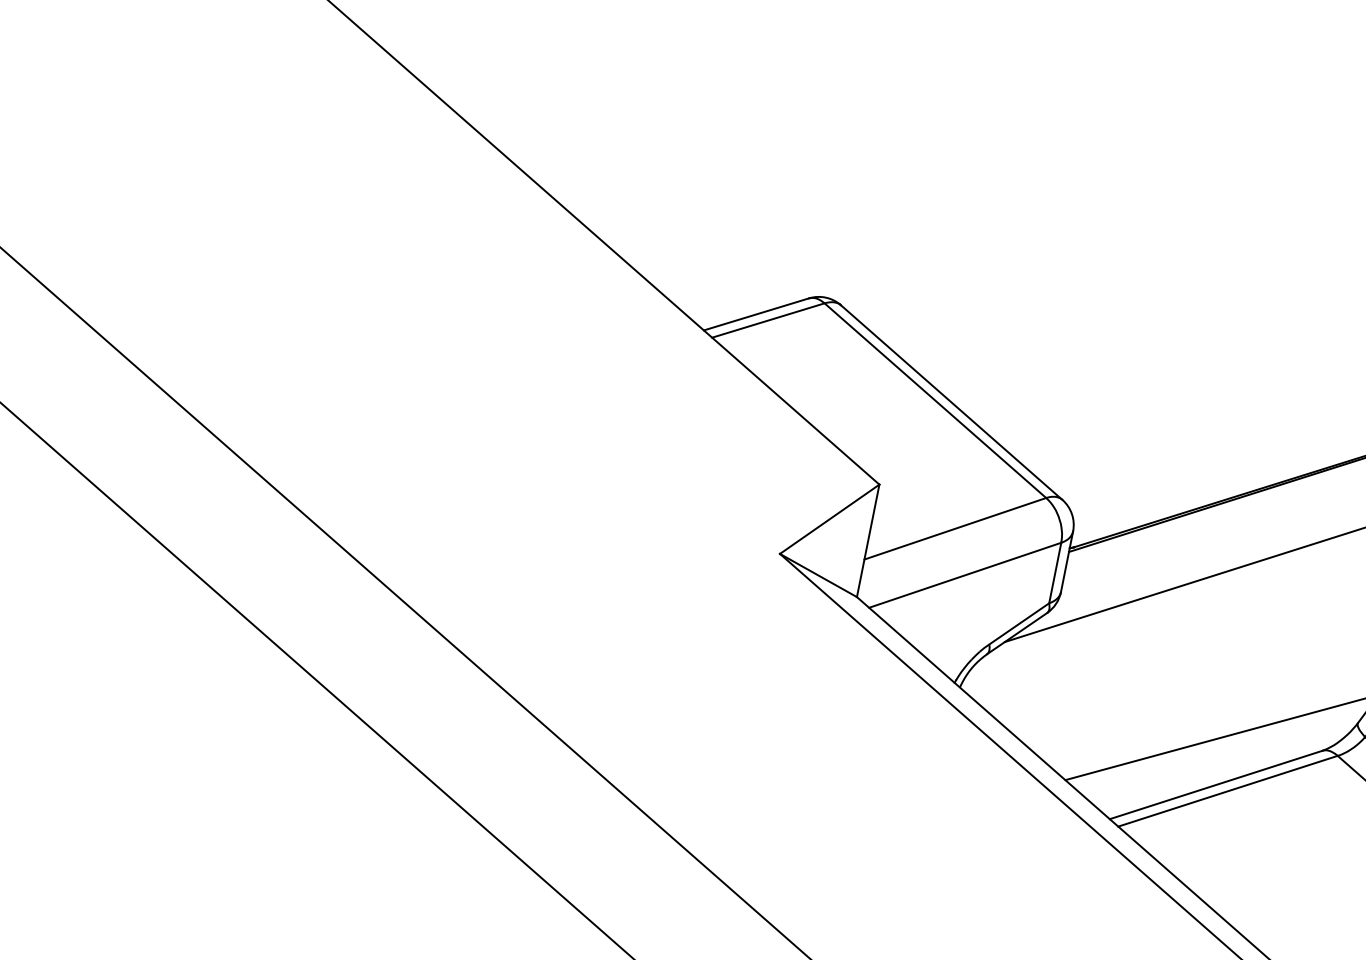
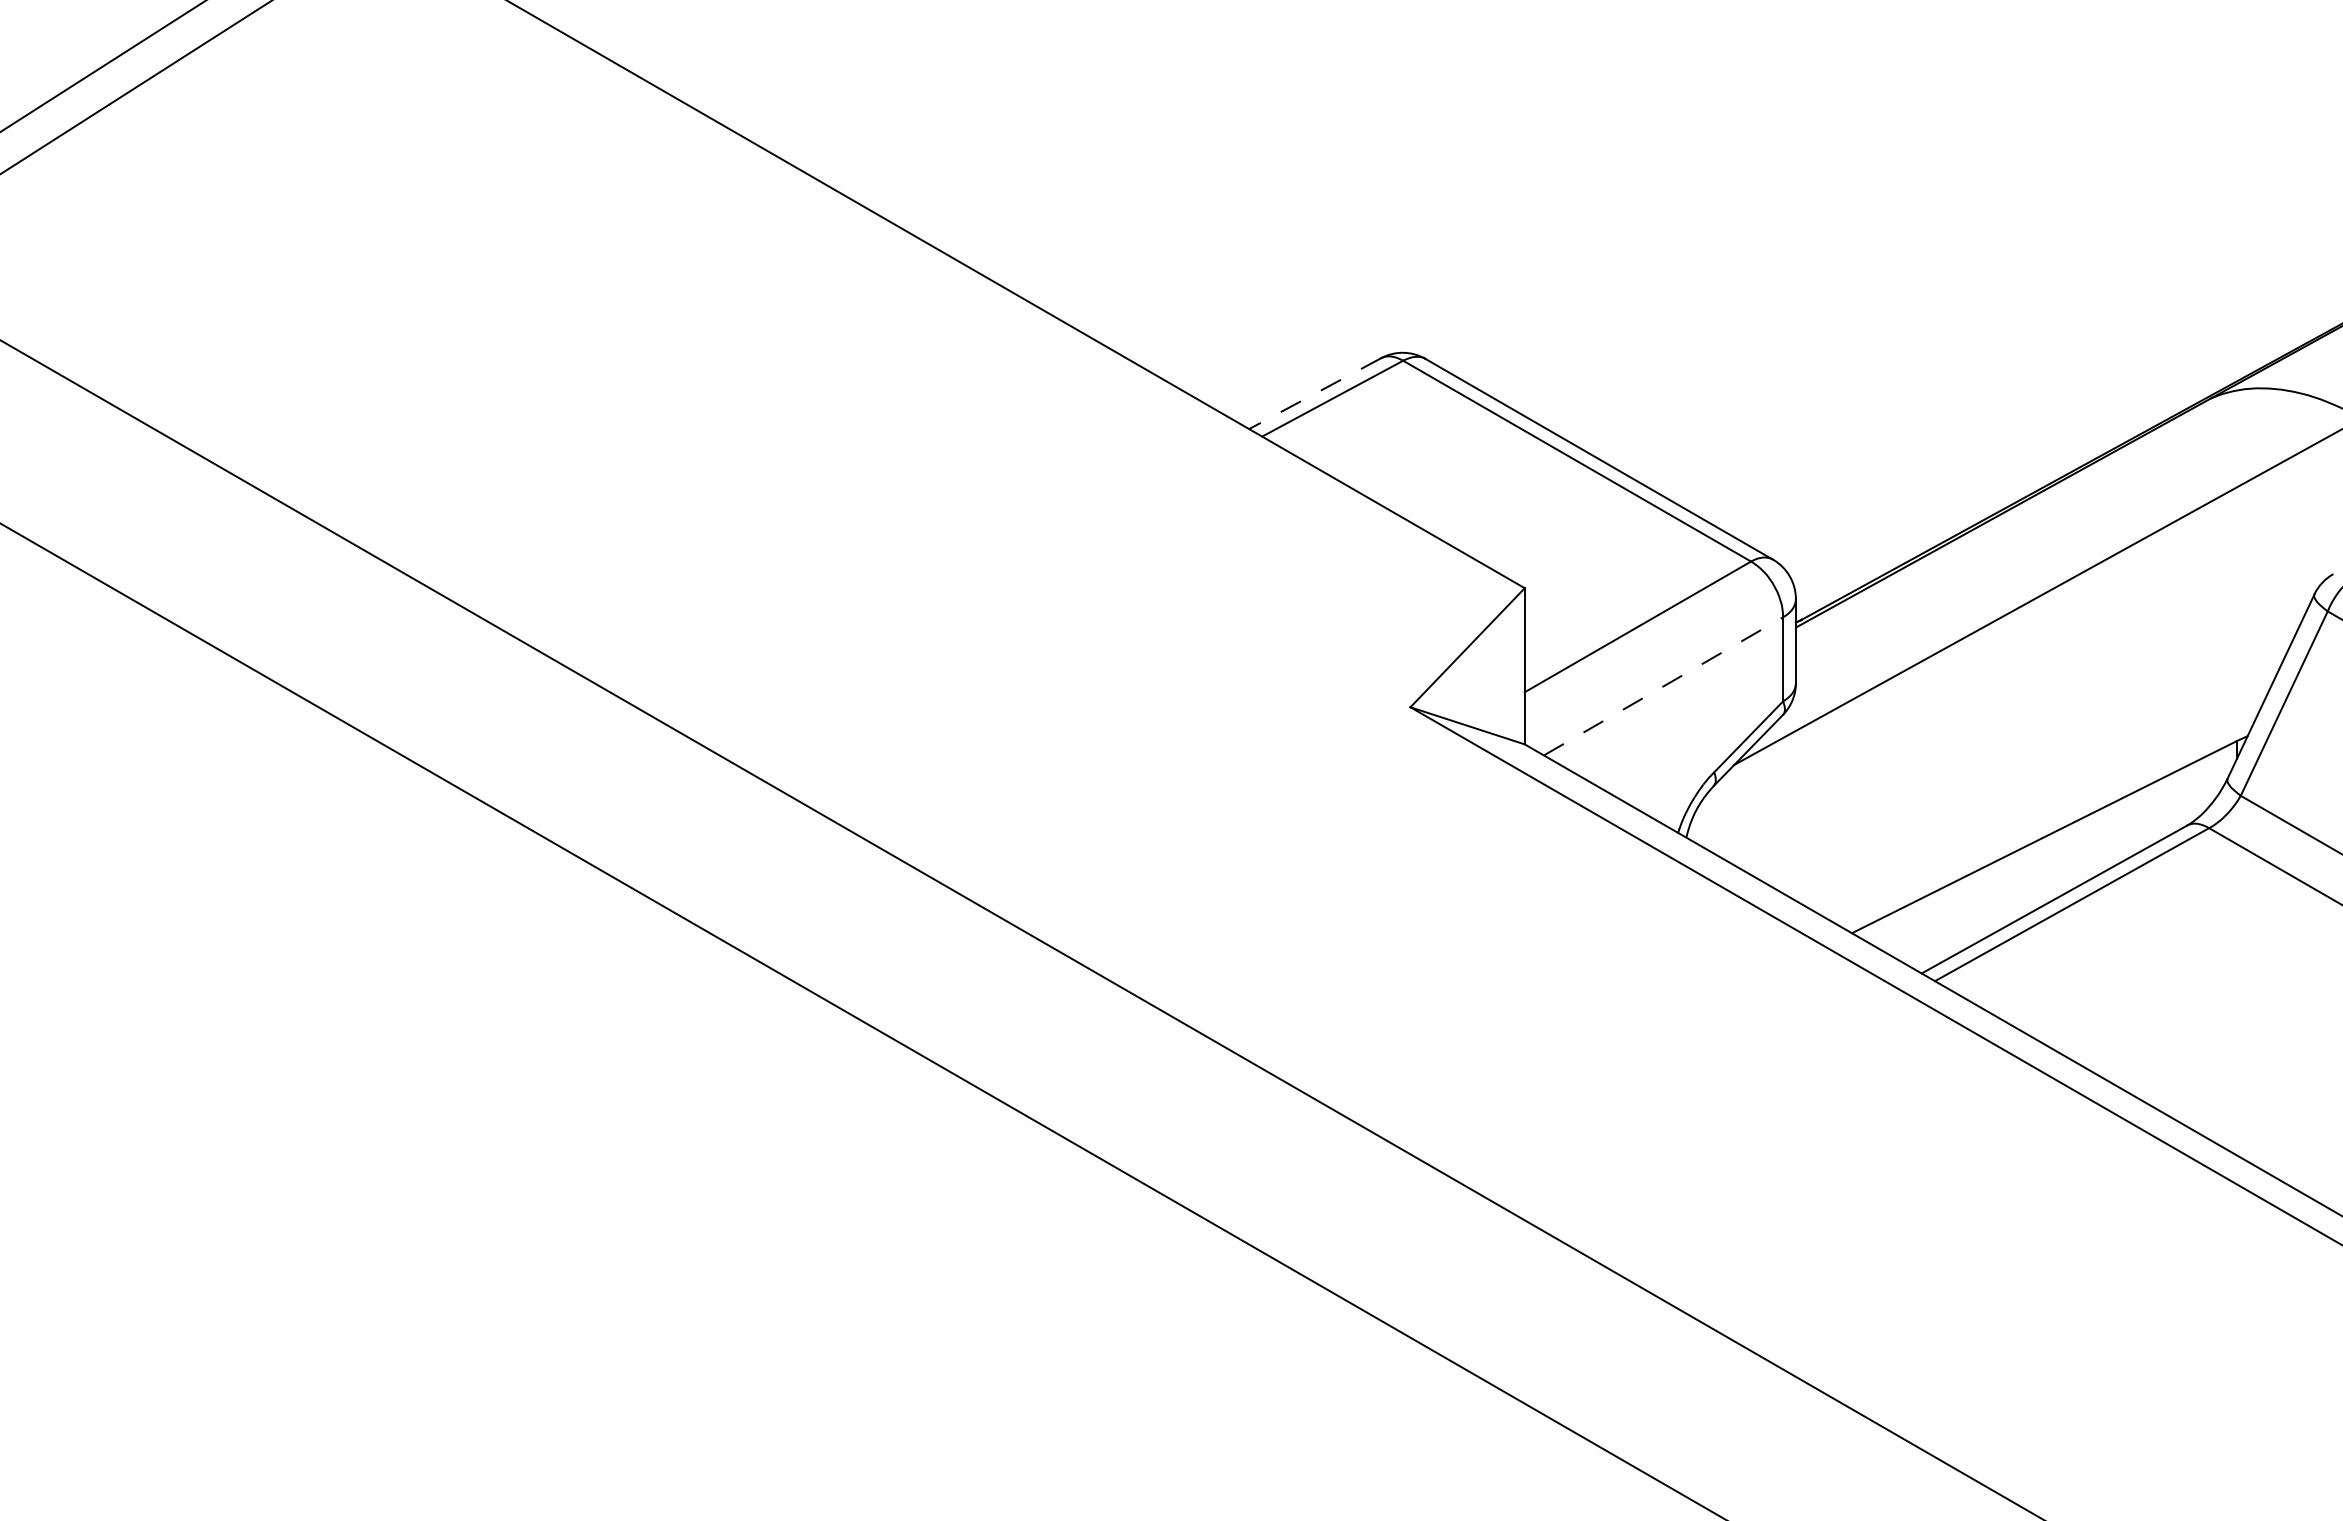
line: (756, 314) -> (1315, 393), solid -> dashed
line: (965, 575) -> (1664, 686), solid -> dashed

